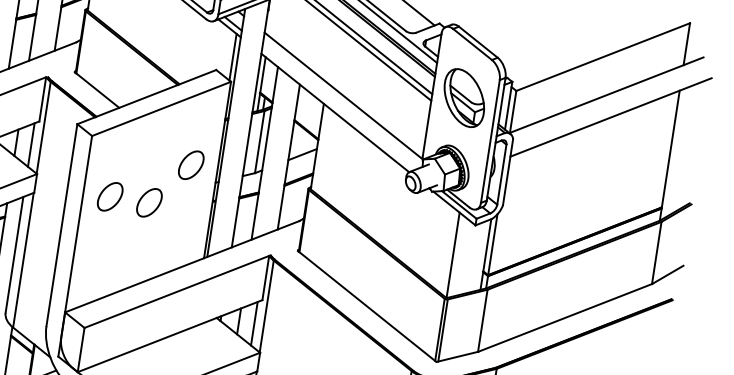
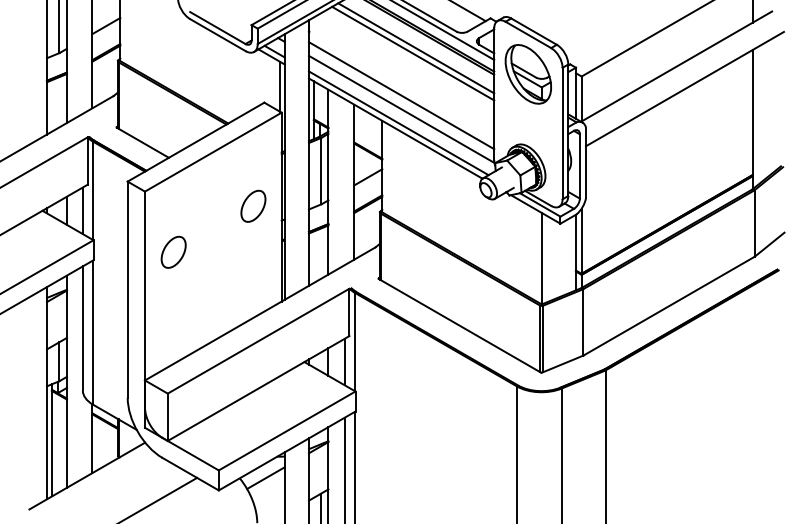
line: (345, 82) -> (401, 95), added
part: (463, 98) -> (527, 74), moved
line: (338, 108) -> (398, 123), added
part: (149, 202) -> (215, 251), removed

